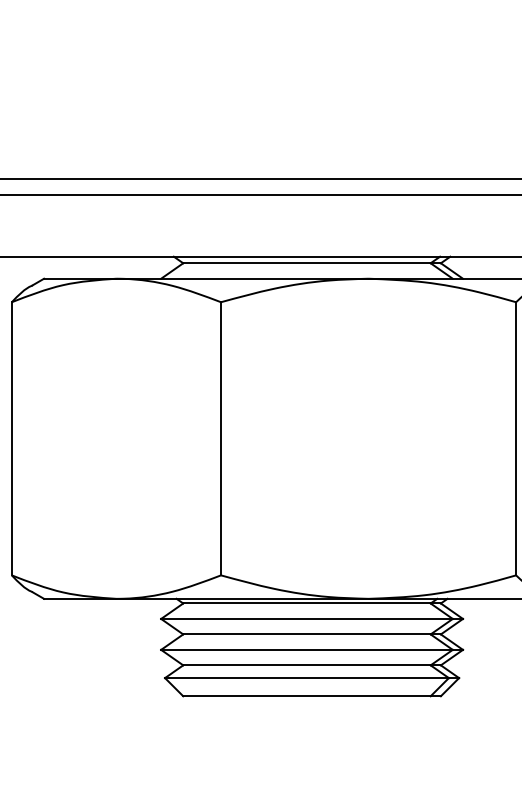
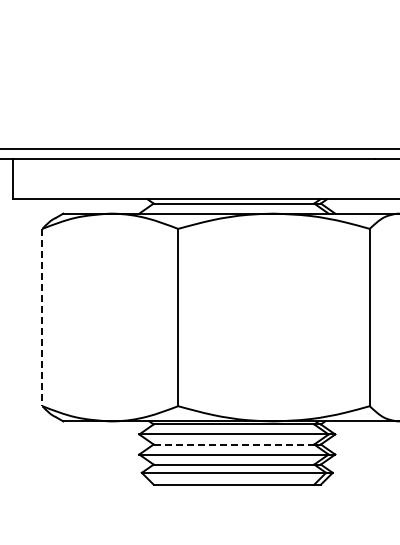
line: (11, 438) -> (42, 317), solid -> dashed
line: (307, 634) -> (234, 444), solid -> dashed

